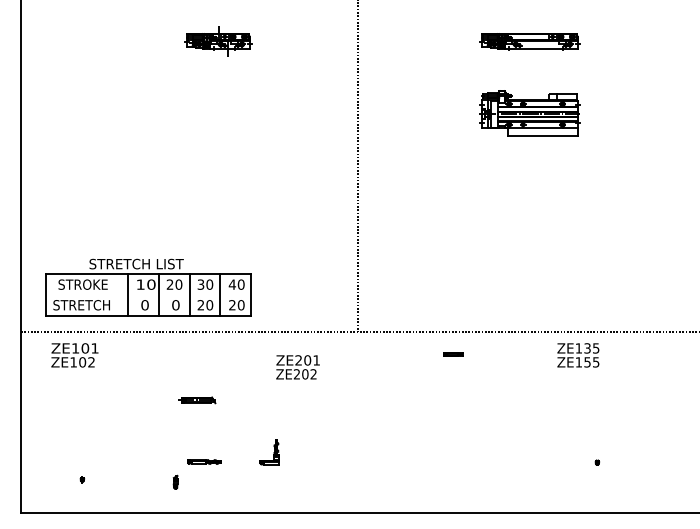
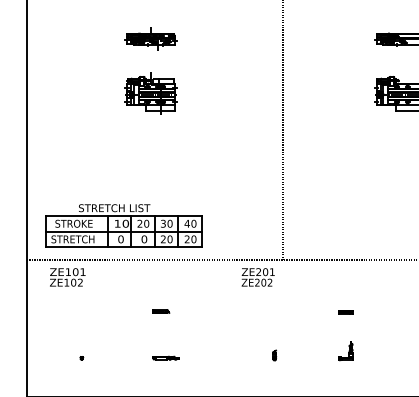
part: (218, 41) -> (150, 39), moved
part: (184, 112) -> (150, 93), added
line: (148, 294) -> (123, 231), added
line: (453, 354) -> (345, 312), moved
text: (297, 367) -> (257, 277), moved
part: (197, 400) -> (160, 311), size x0.62
part: (269, 452) -> (345, 351), moved
part: (82, 479) -> (81, 357), moved
part: (175, 481) -> (274, 354), moved

